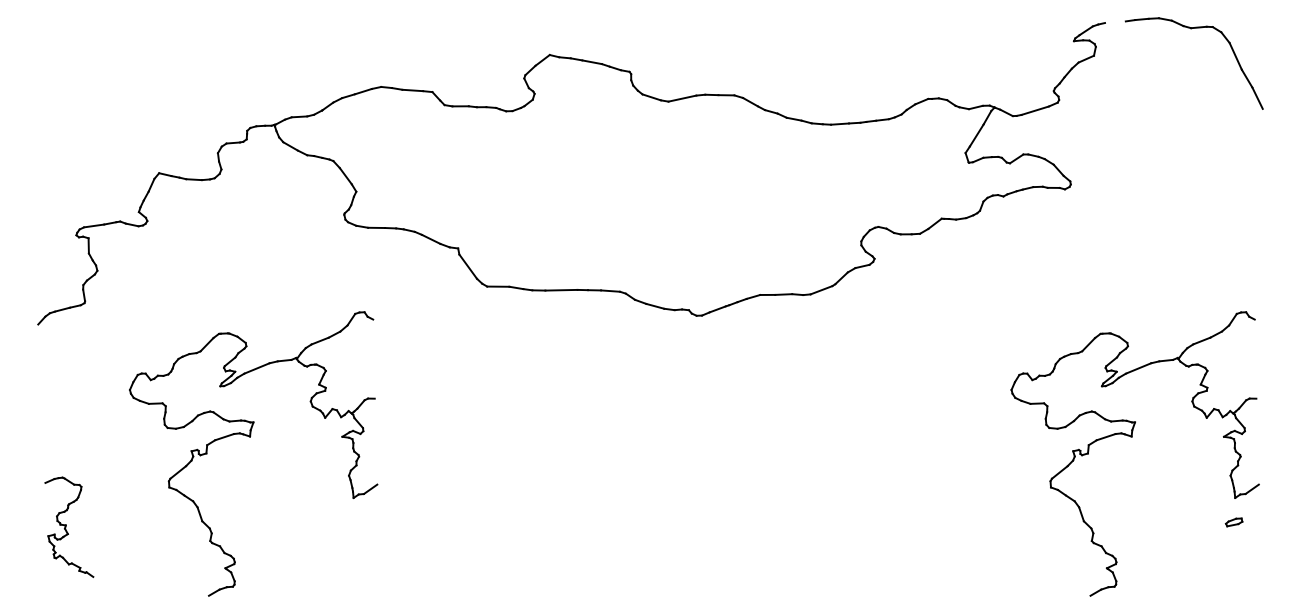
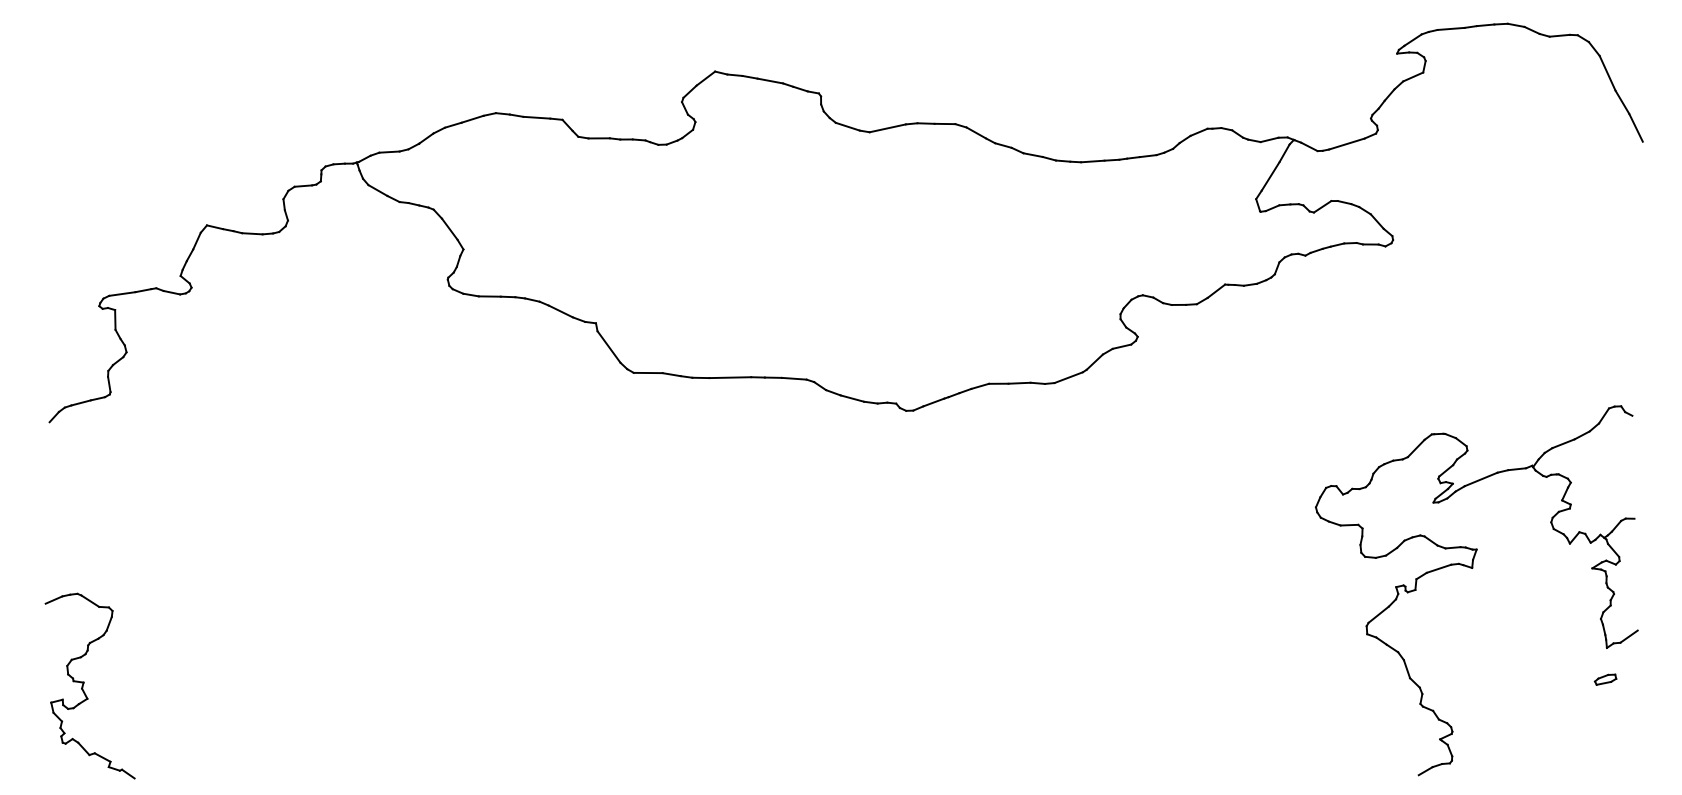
line: (1114, 21) -> (1450, 28), added
part: (251, 436) -> (326, 568), removed
part: (68, 526) -> (89, 685), size x1.43

